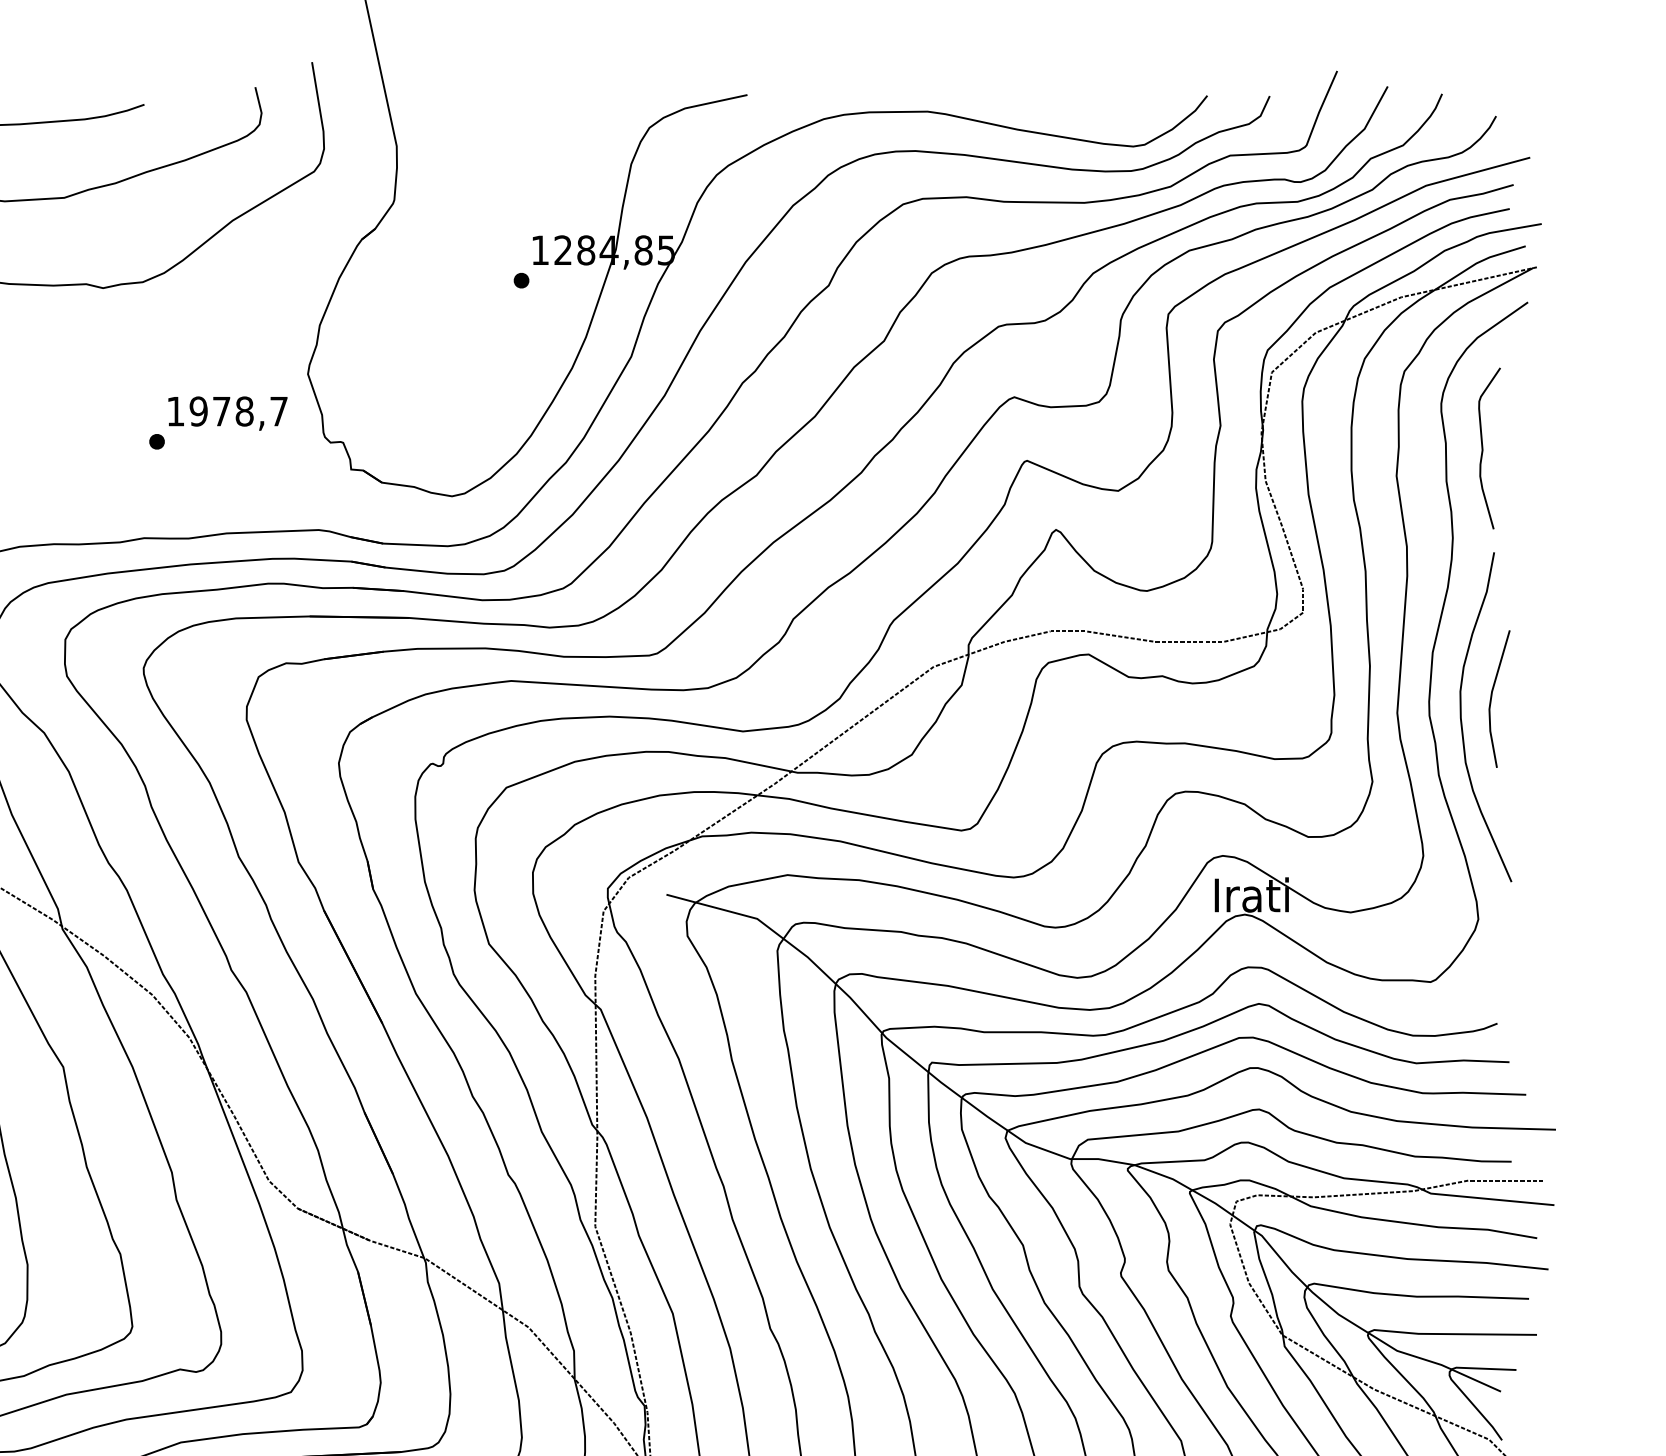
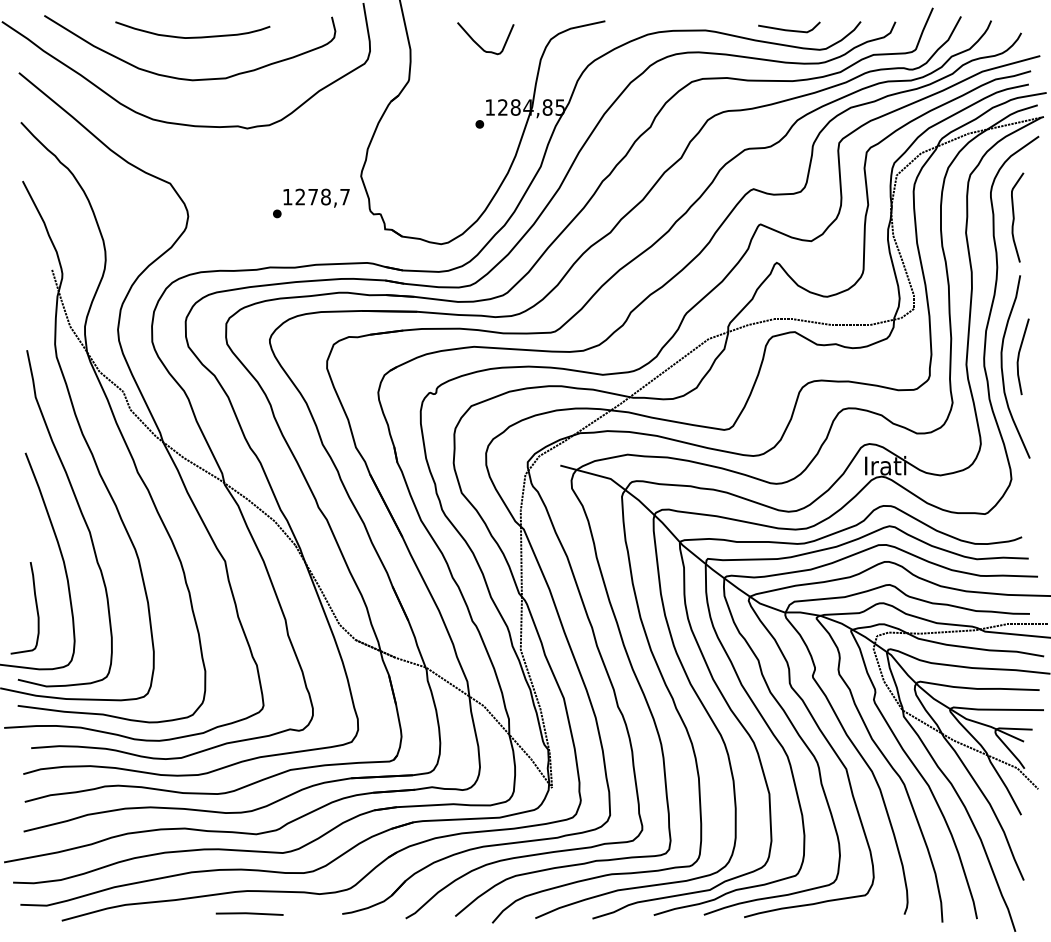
line: (1078, 109) -> (789, 29), added
curve: (522, 138) -> (480, 45), added
text: (198, 410) -> (300, 196), 1978,7 -> 1278,7

